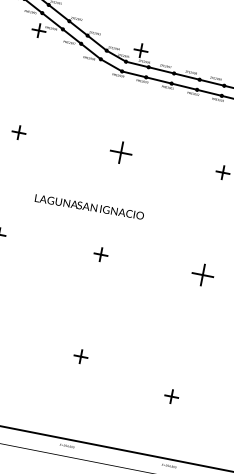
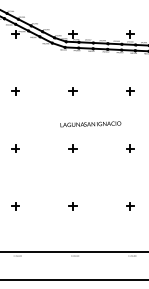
part: (119, 152) -> (72, 91), size x0.62
text: (88, 207) -> (90, 124), moved
part: (203, 274) -> (130, 148), size x0.62
part: (171, 397) -> (130, 206), moved

